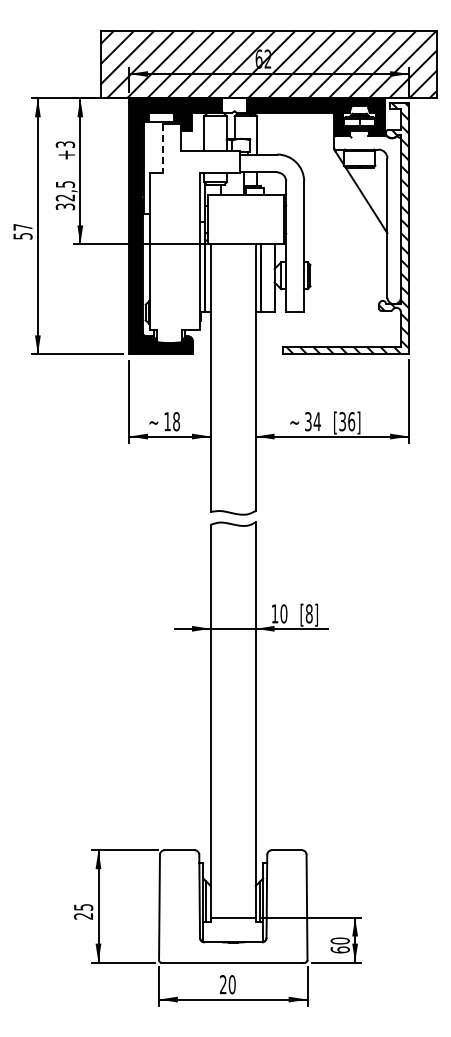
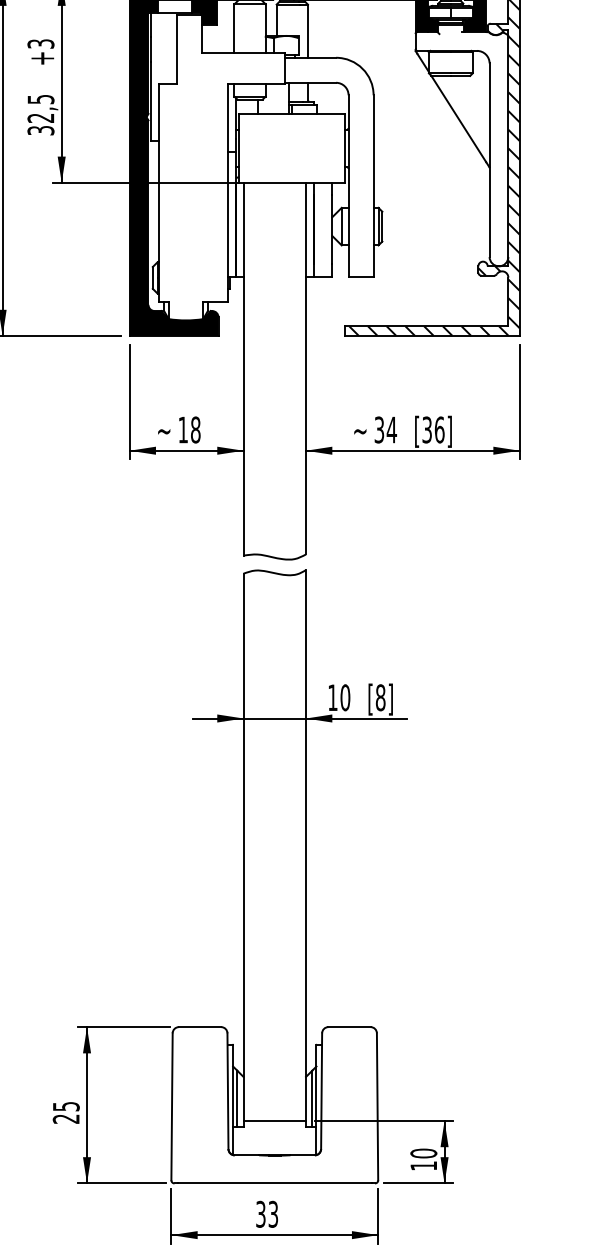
line: (163, 148) -> (177, 49), dashed -> solid
text: (339, 949) -> (422, 1165), 60 -> 10
text: (227, 984) -> (266, 1214), 20 -> 33

